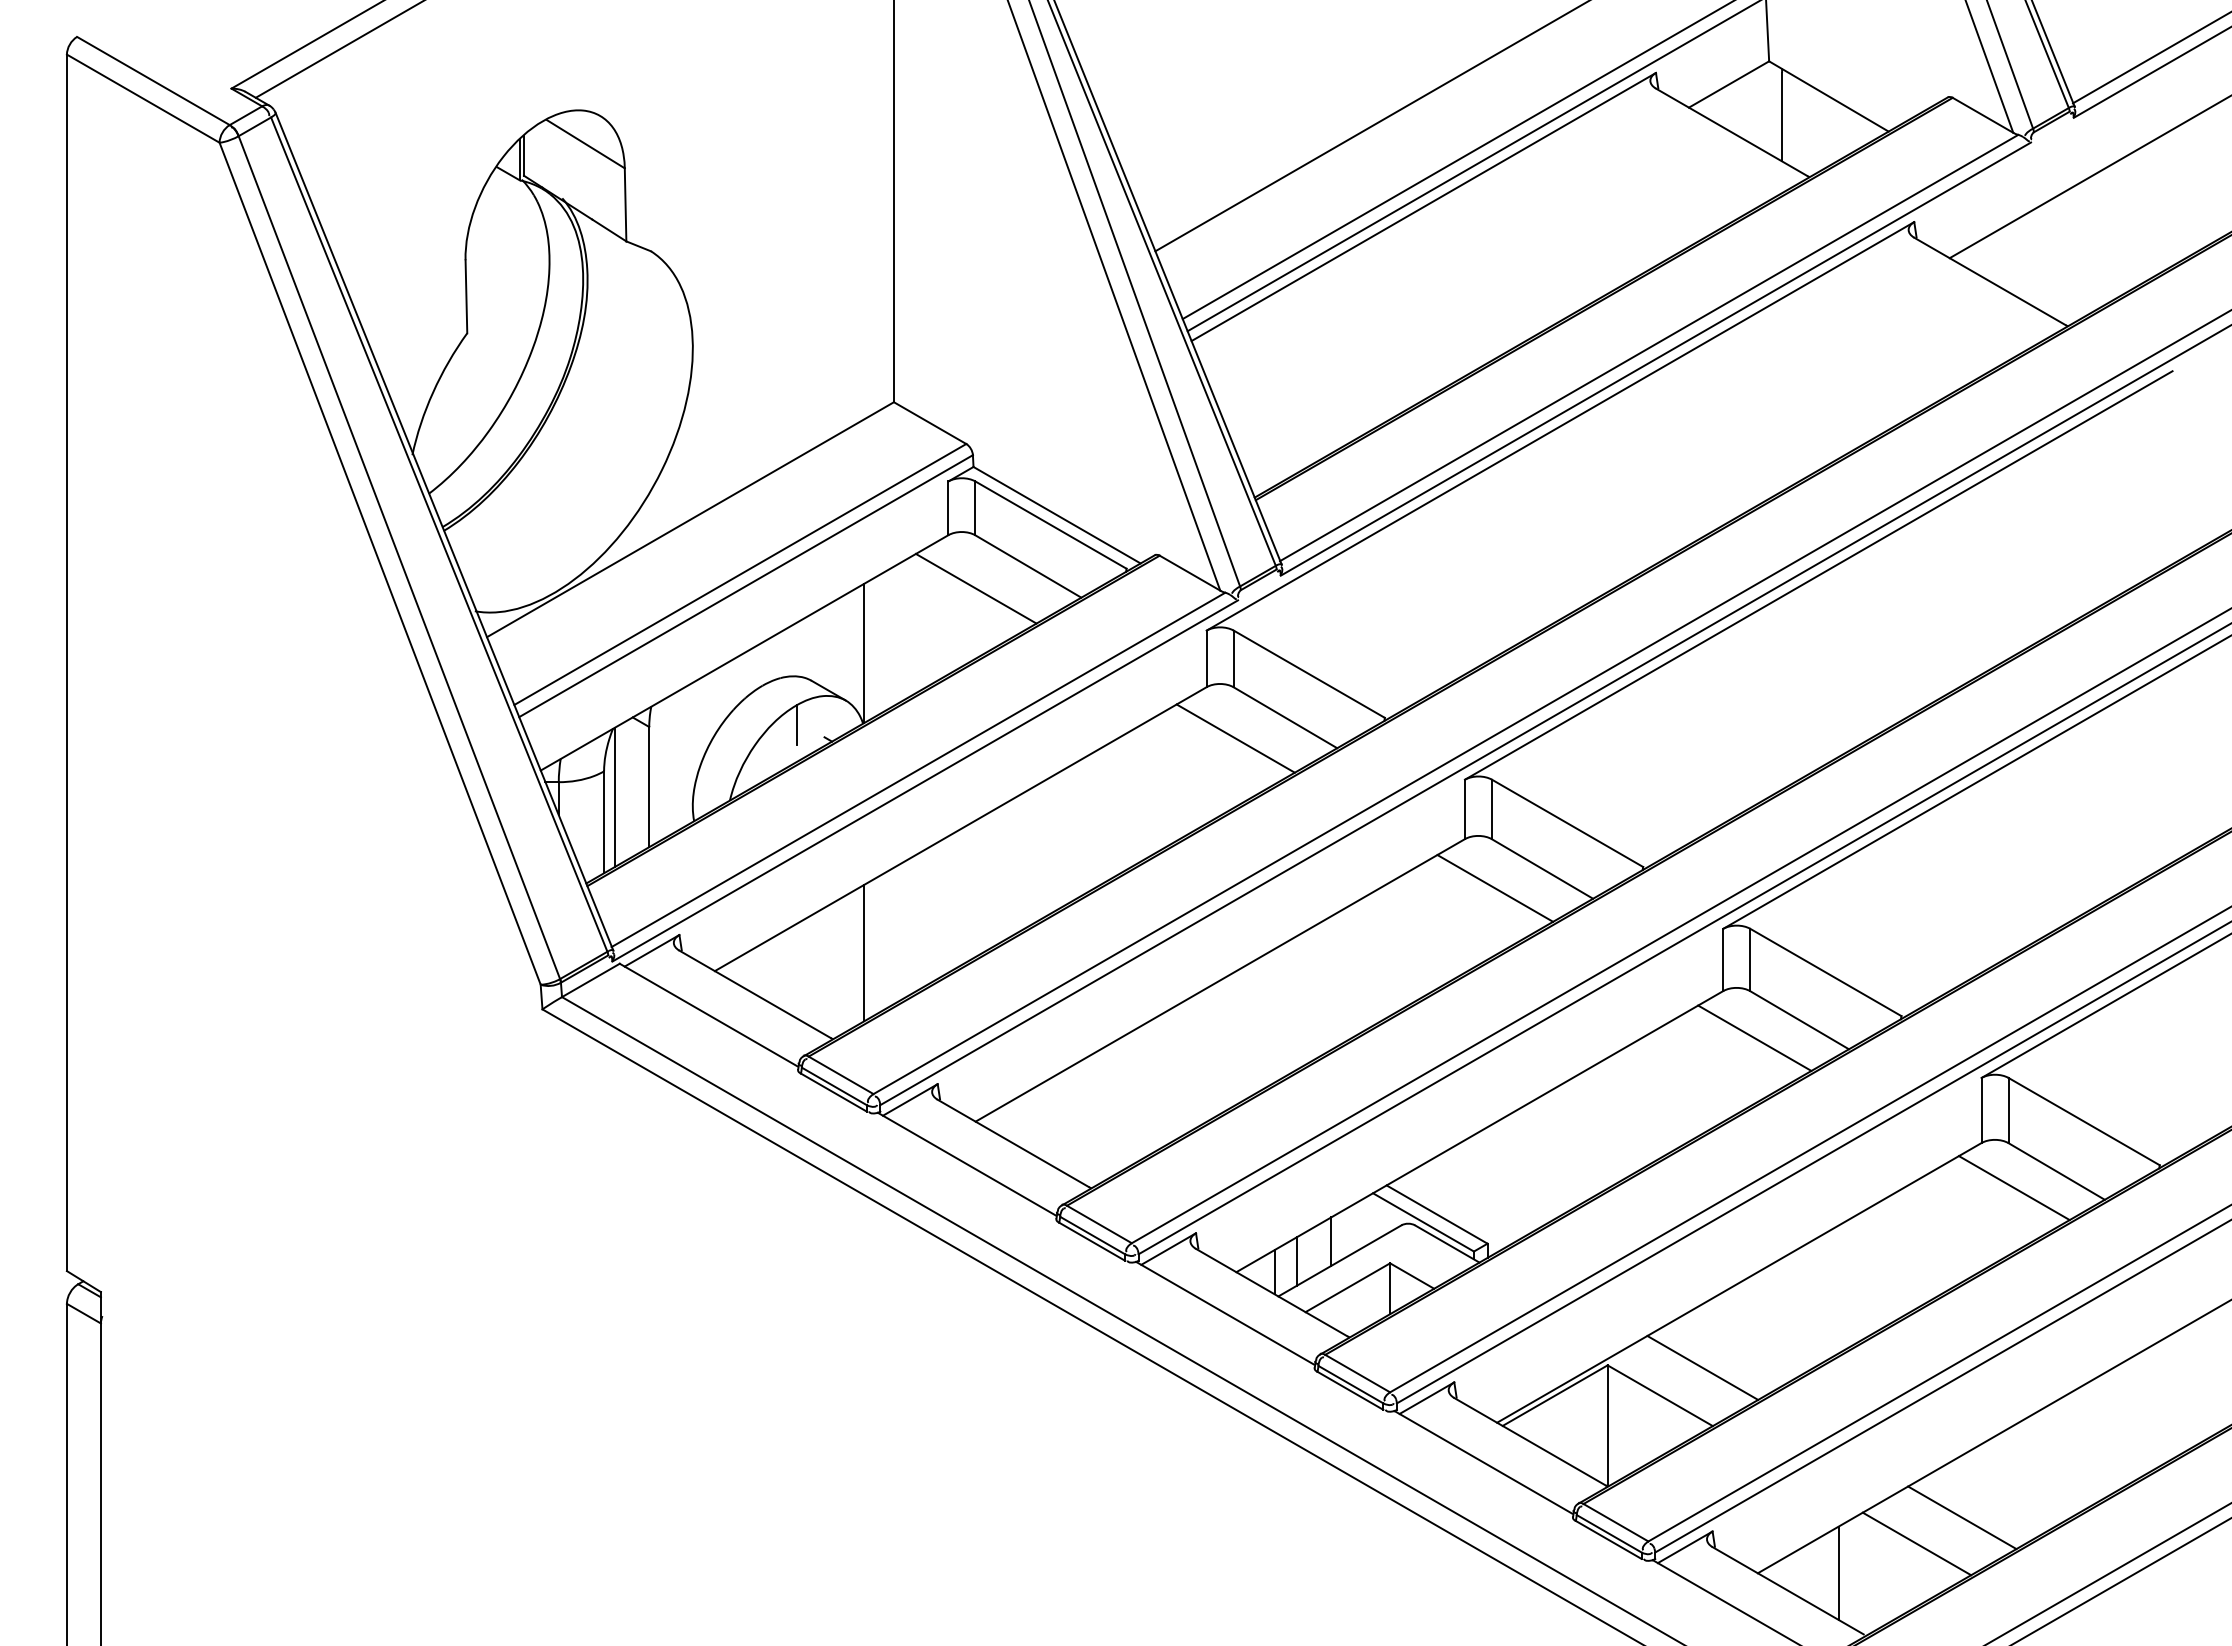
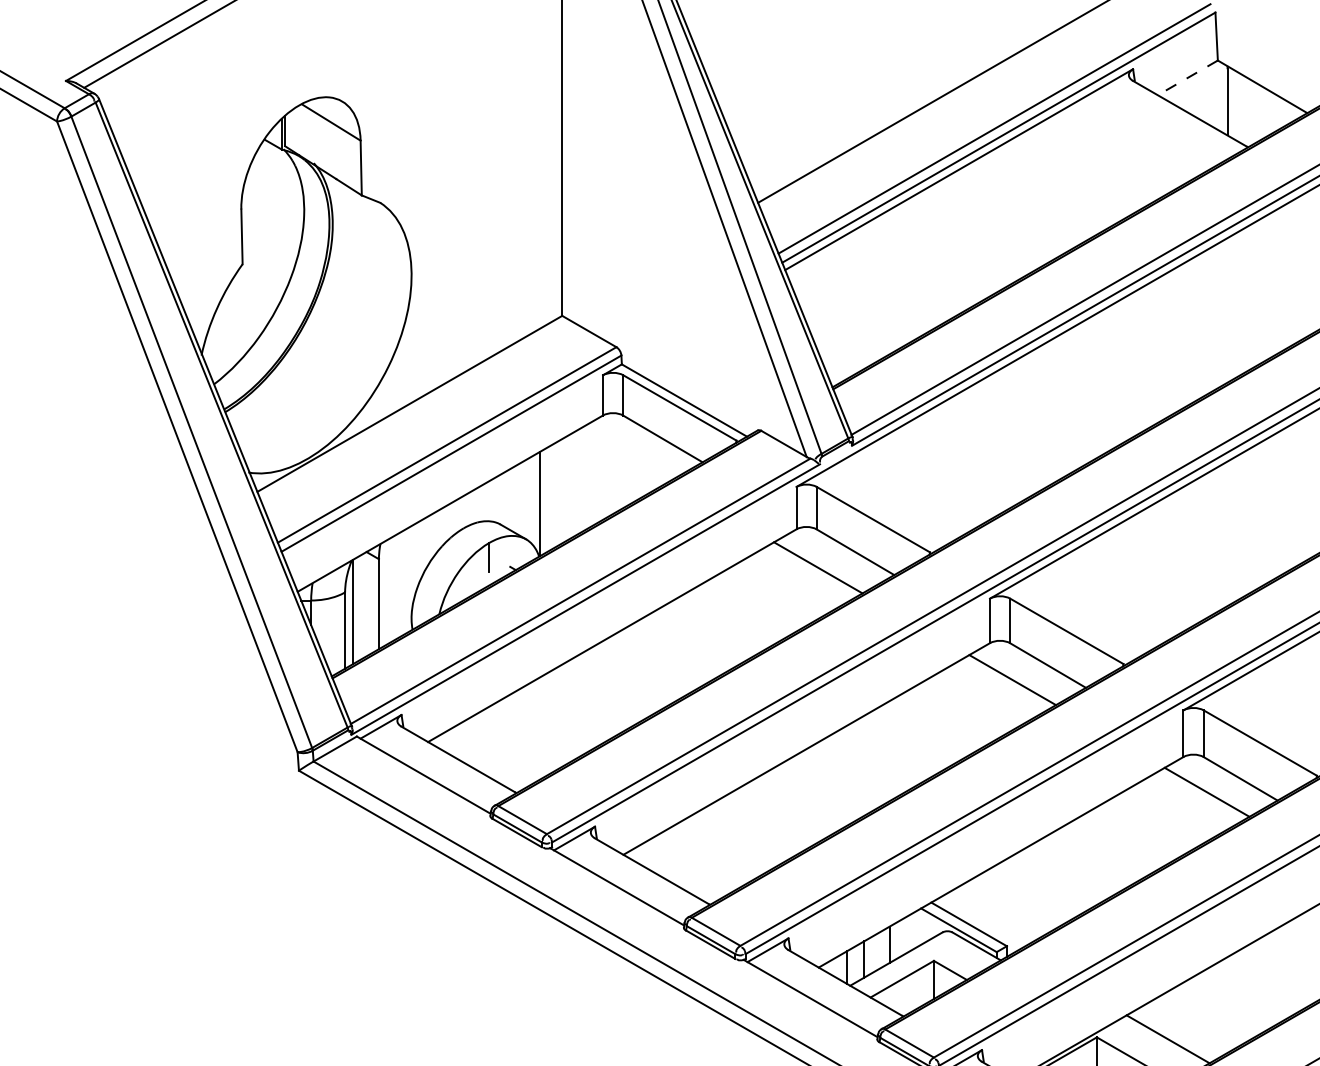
line: (1728, 84) -> (1187, 77), solid -> dashed
line: (975, 588) -> (623, 455), removed
line: (864, 952) -> (540, 728), removed

